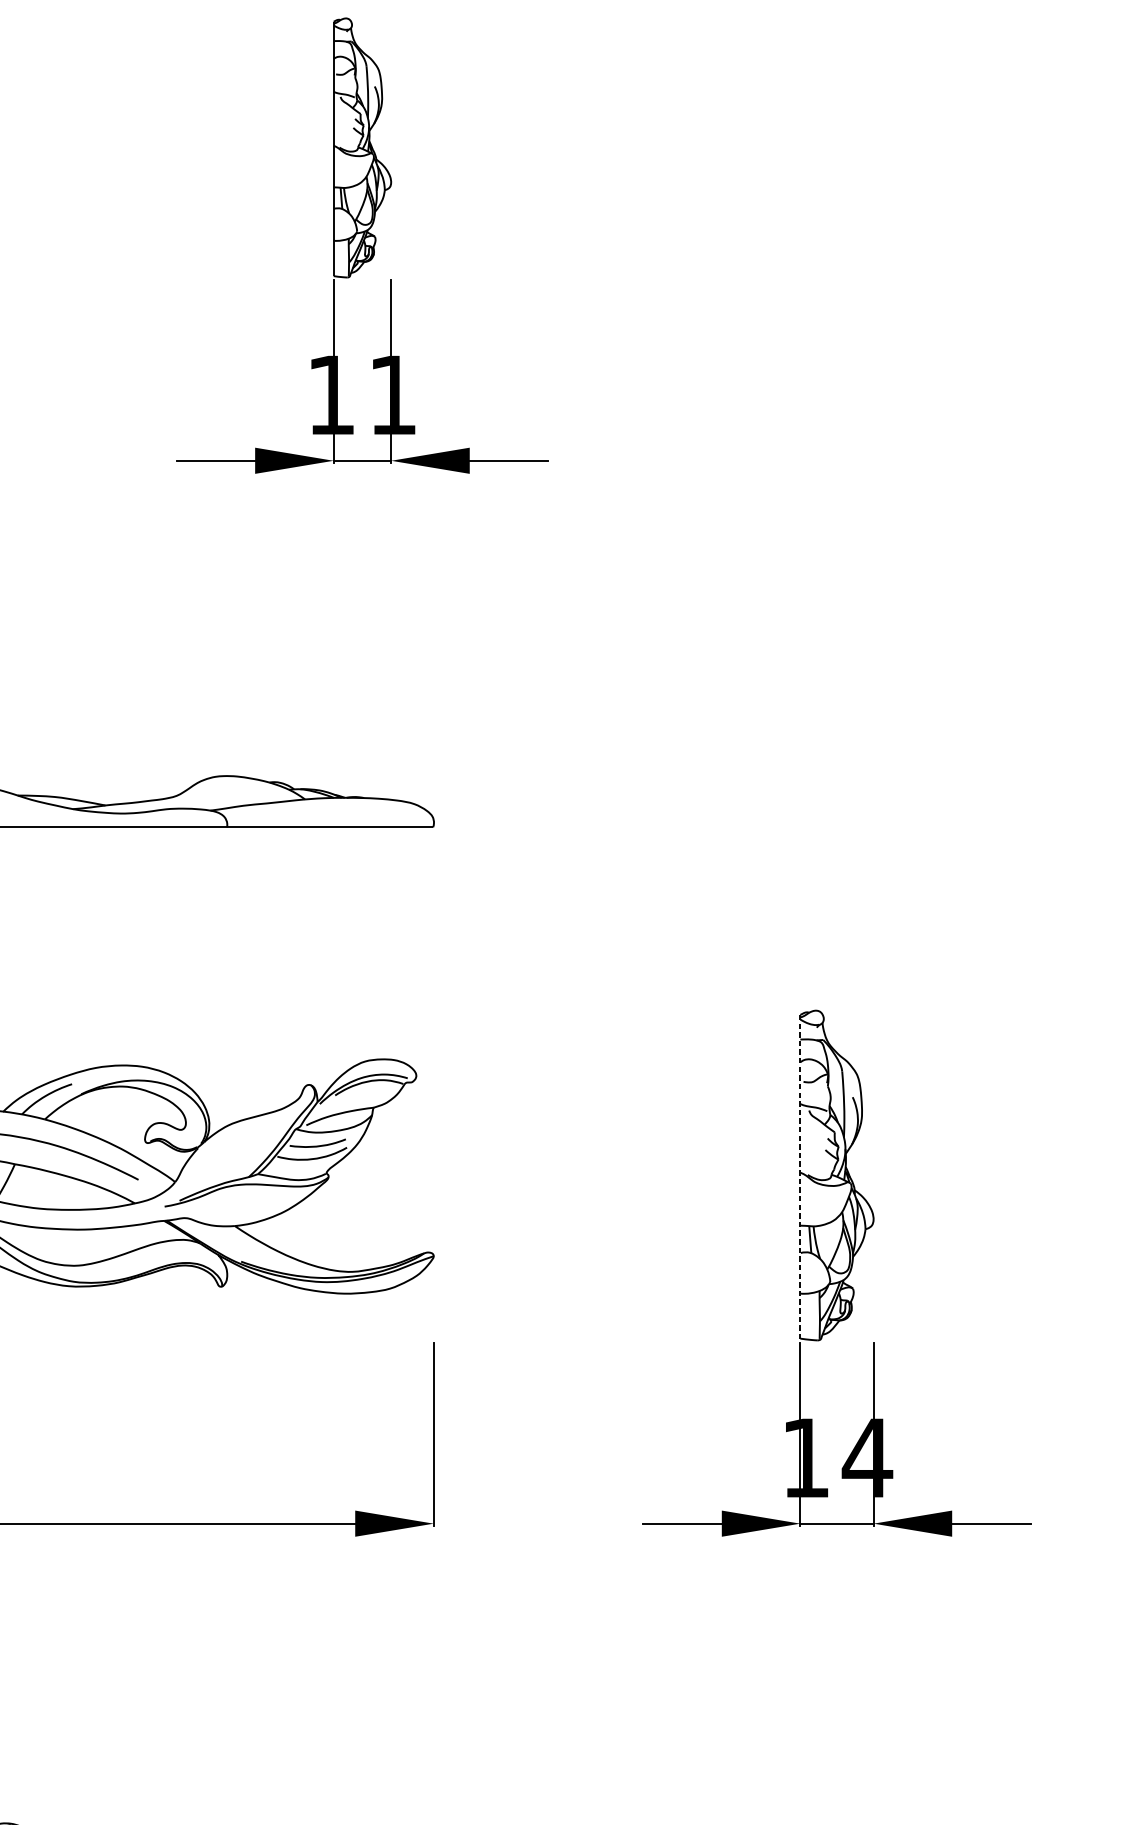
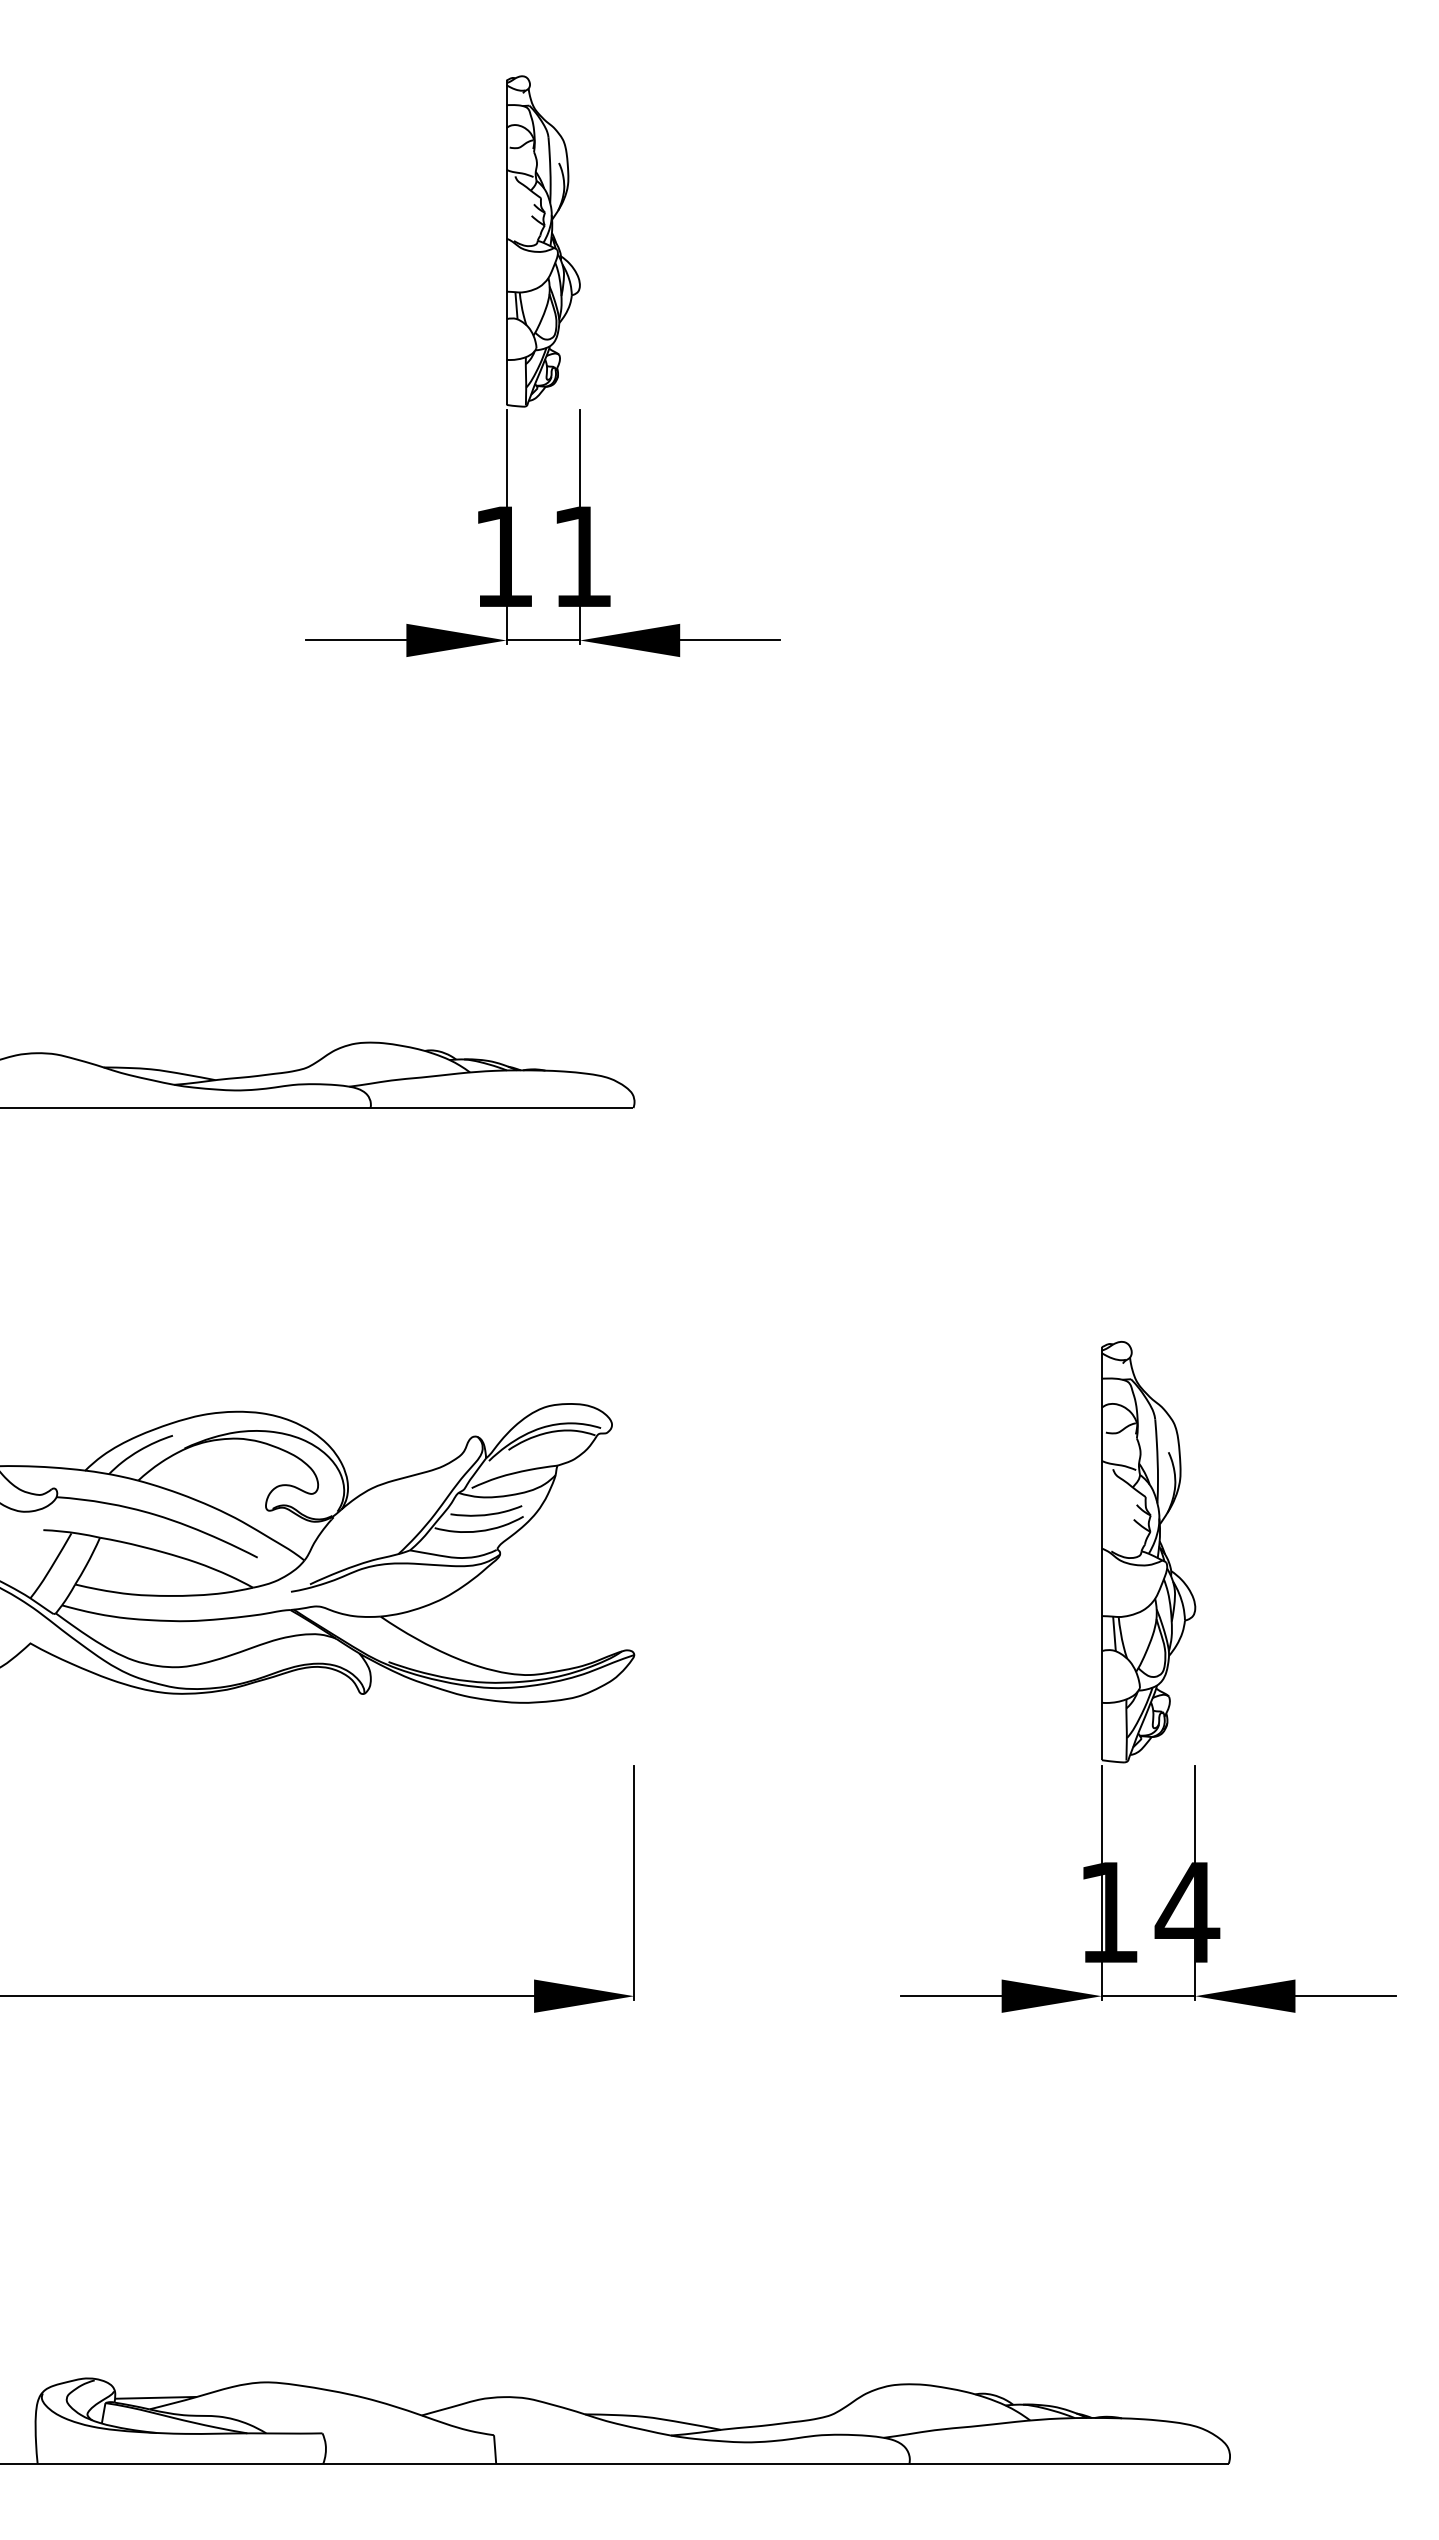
line: (800, 1177) -> (1101, 1554), dashed -> solid

